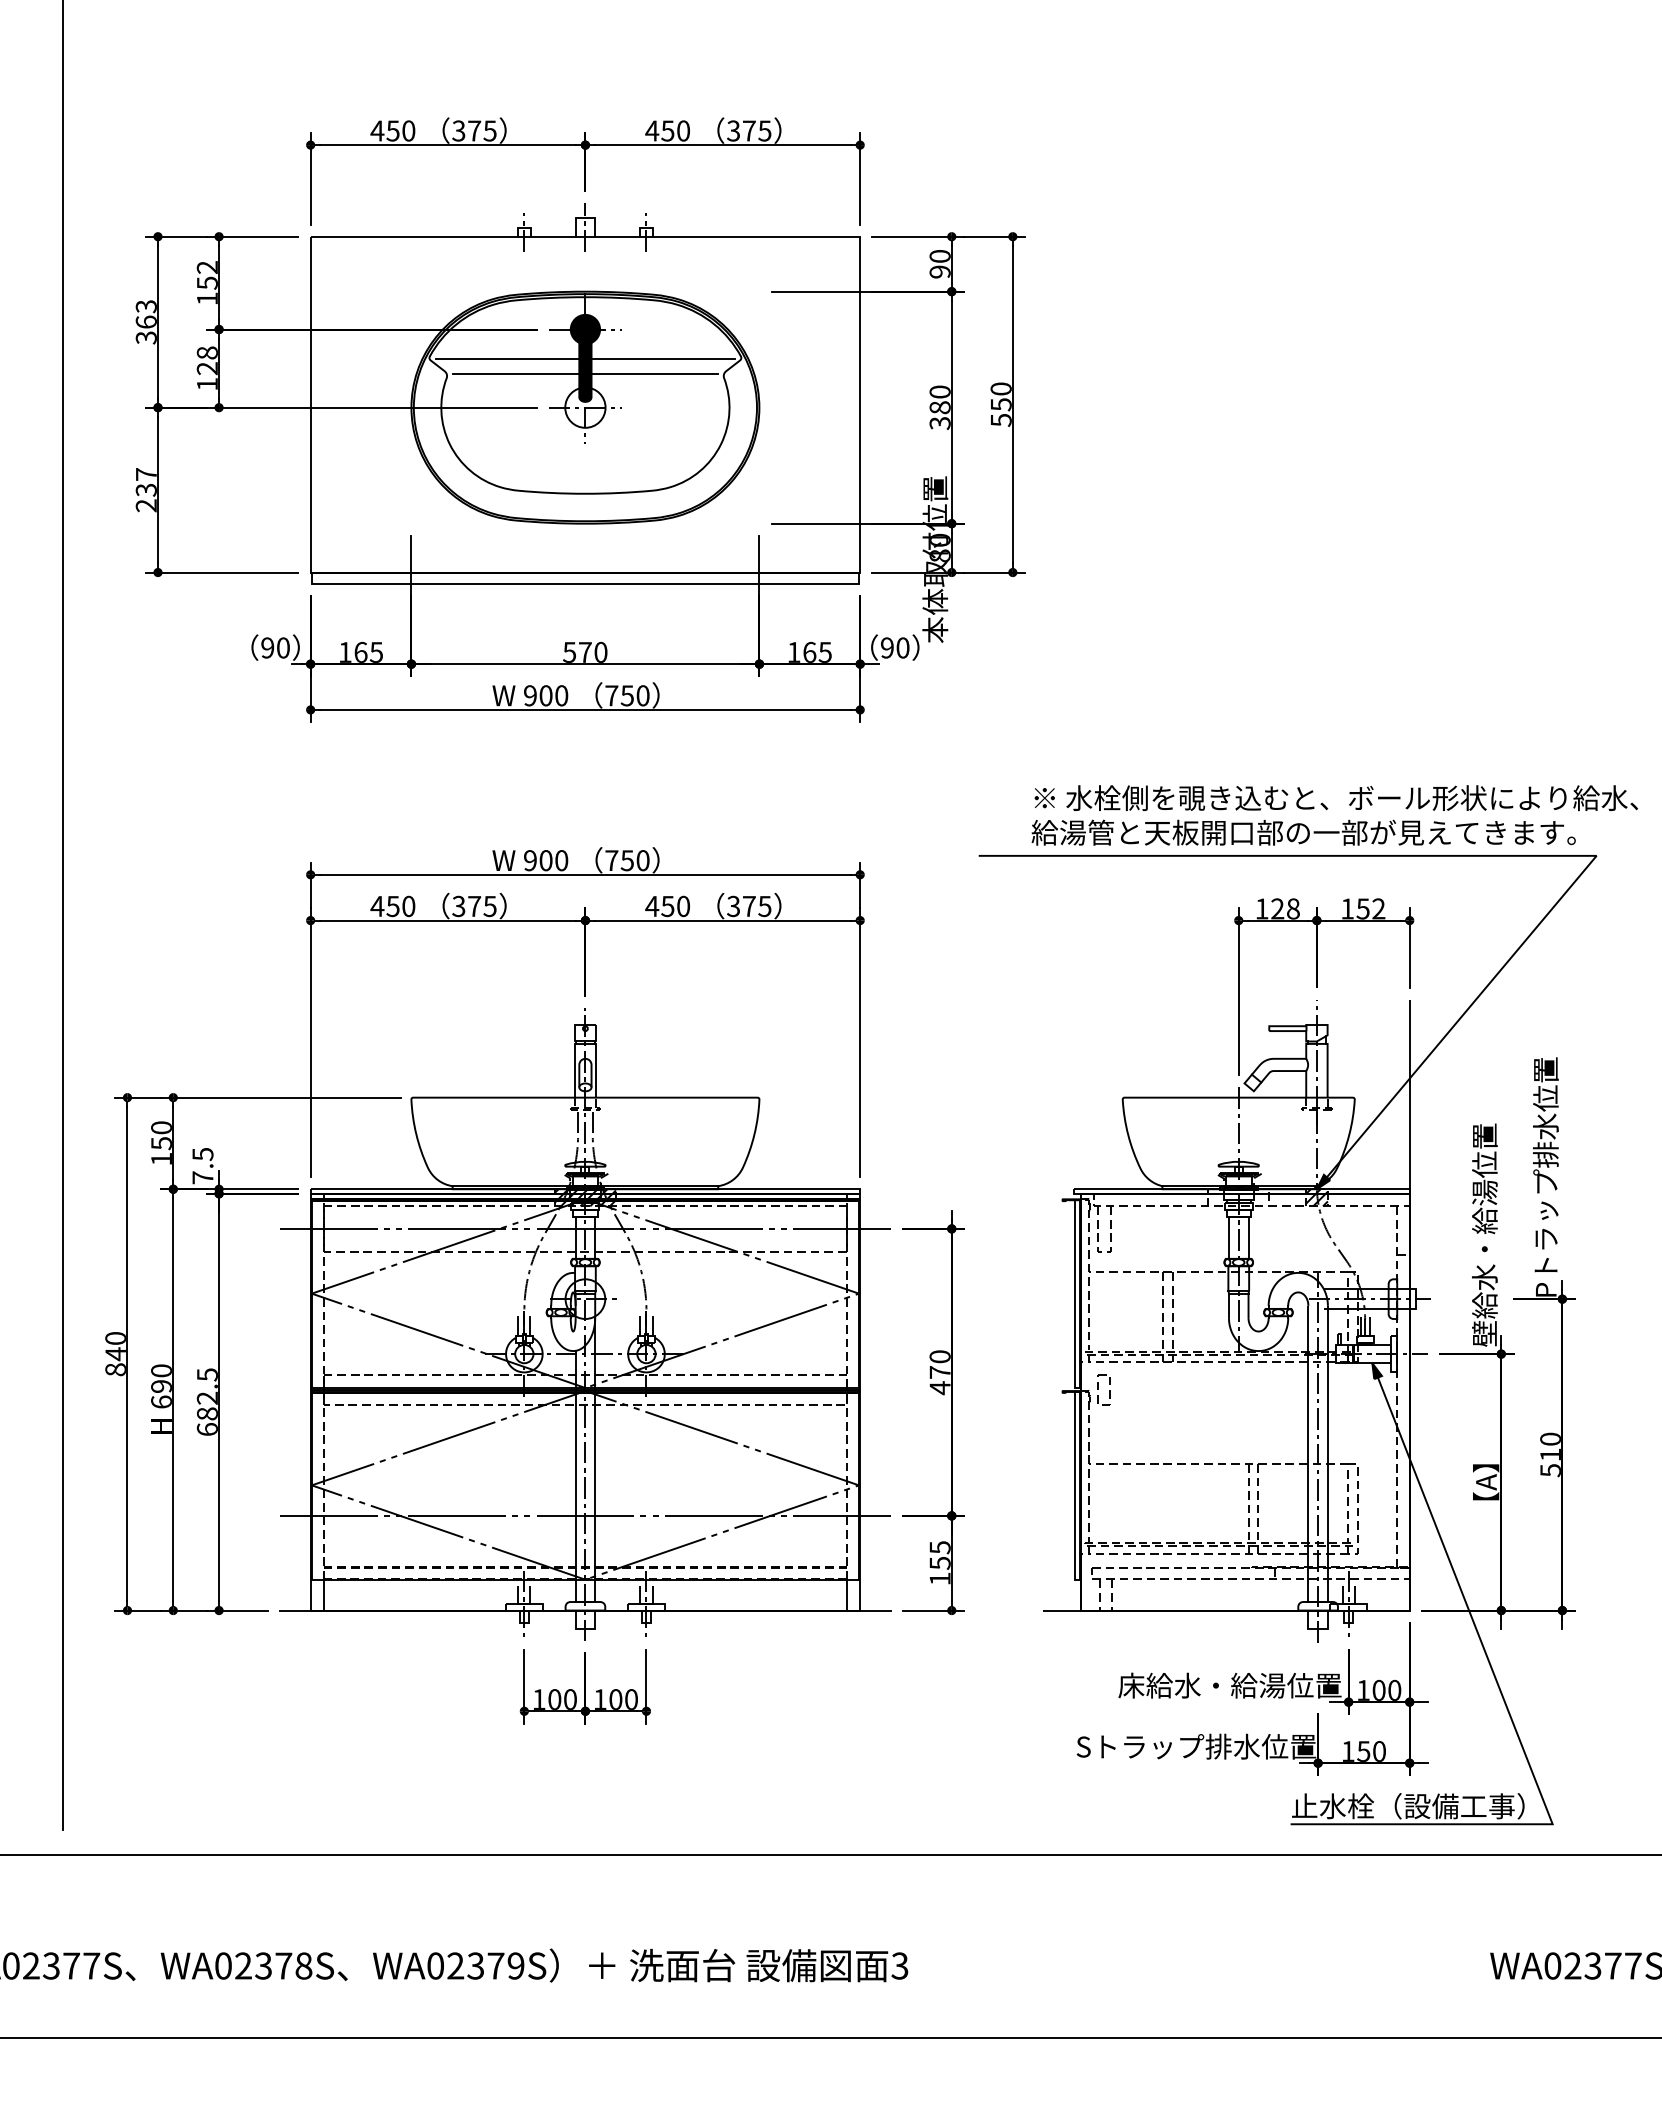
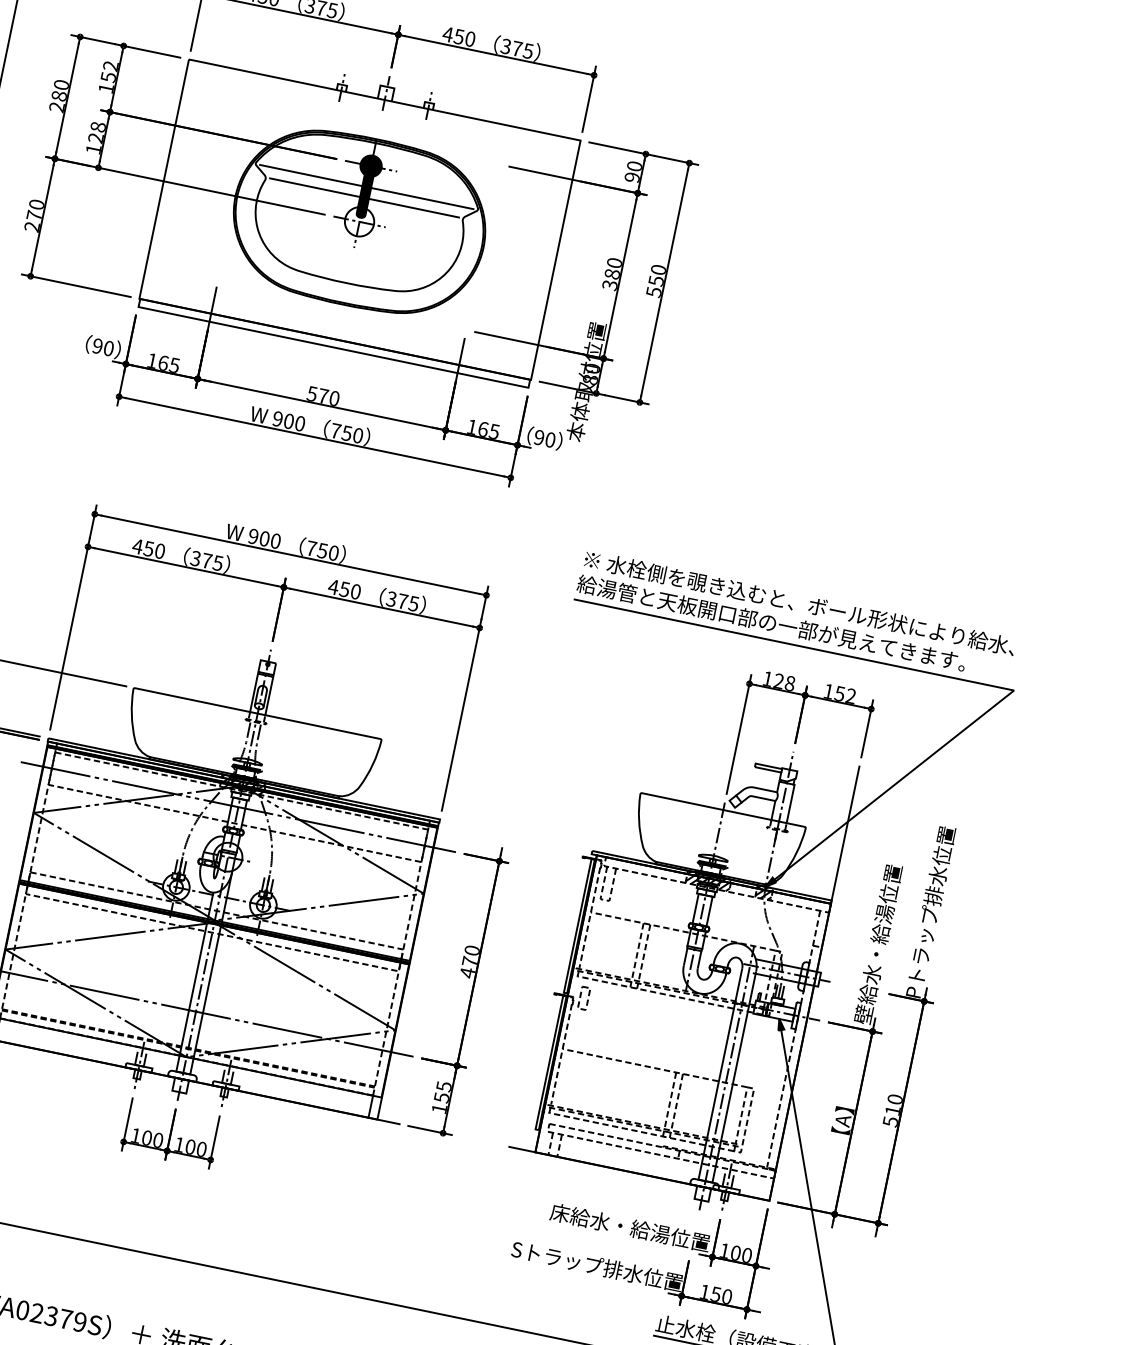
text: (145, 322) -> (58, 96), 363 -> 280
text: (145, 482) -> (35, 210), 237 -> 270
text: (1334, 815) -> (796, 615), moved
hatch: (1238, 1197) -> (708, 881), added

